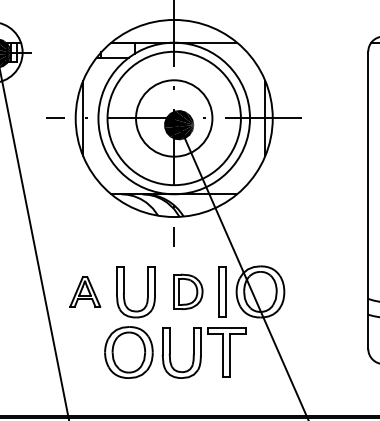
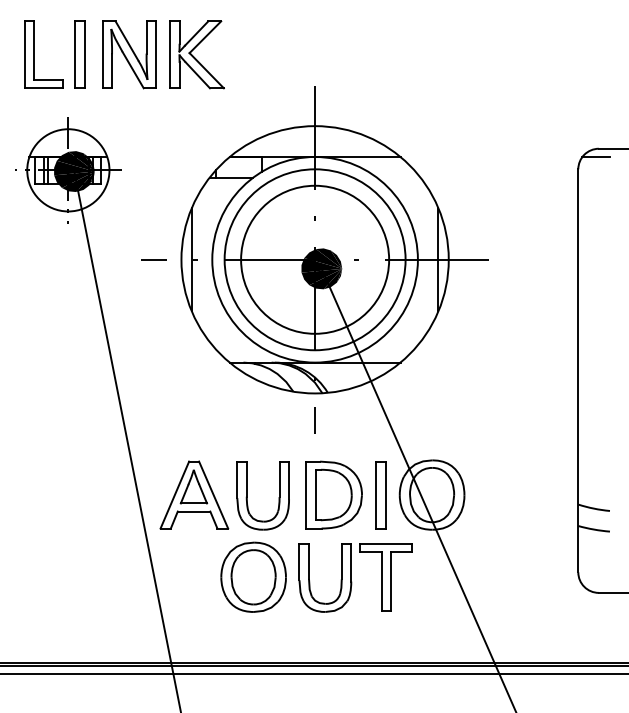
circle: (174, 118) -> (315, 259), size x1.43
part: (85, 291) -> (194, 494), size x1.67
part: (187, 291) -> (333, 494), size x1.43

